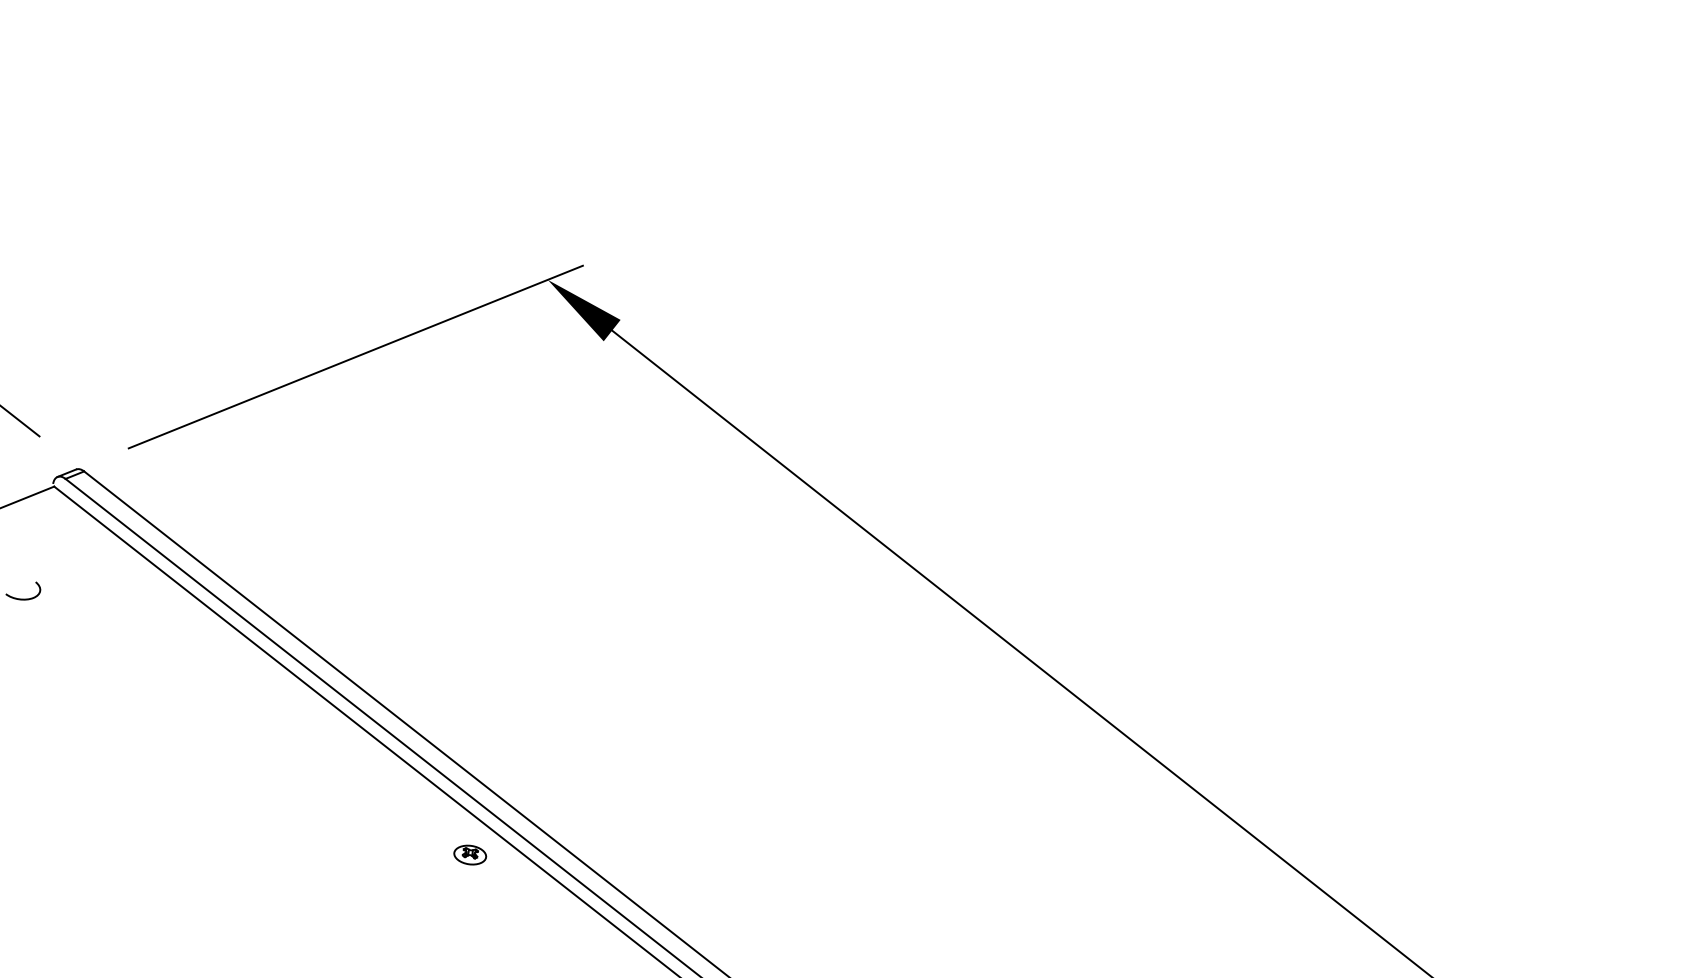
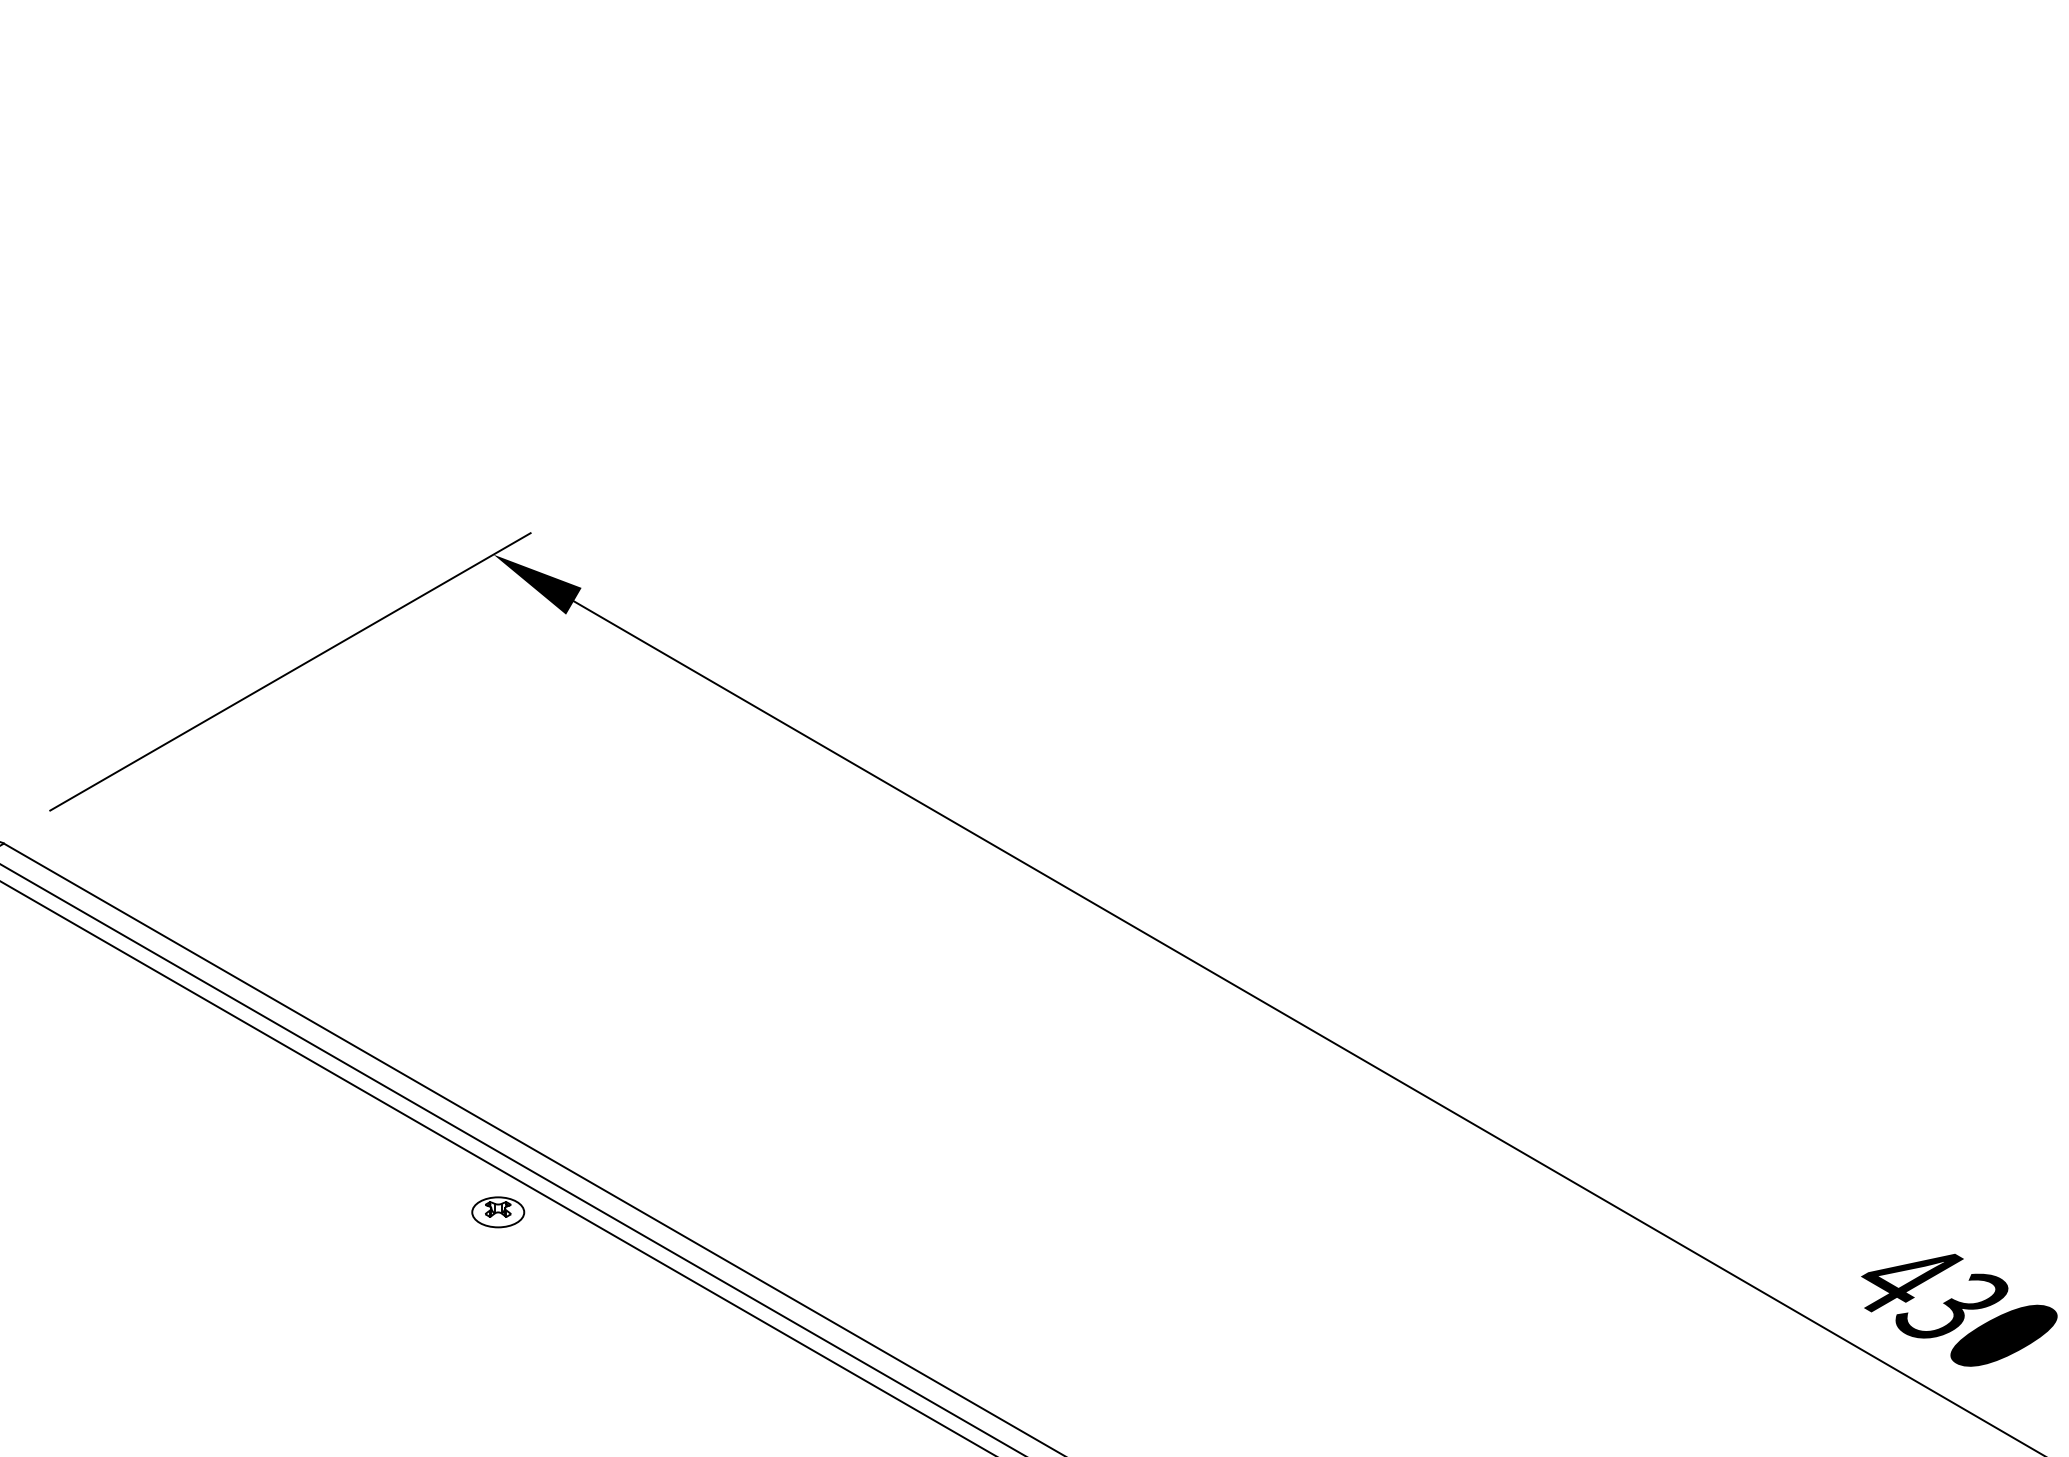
part: (470, 855) -> (498, 1212), size x1.43

